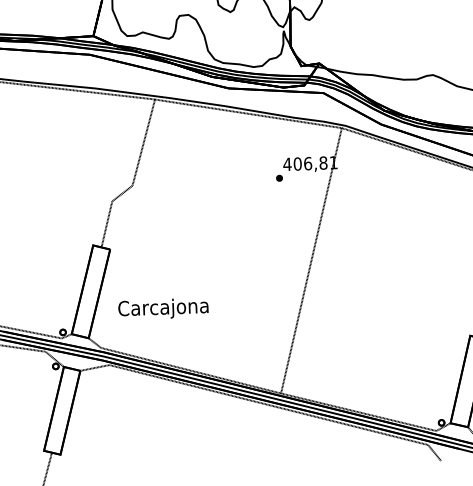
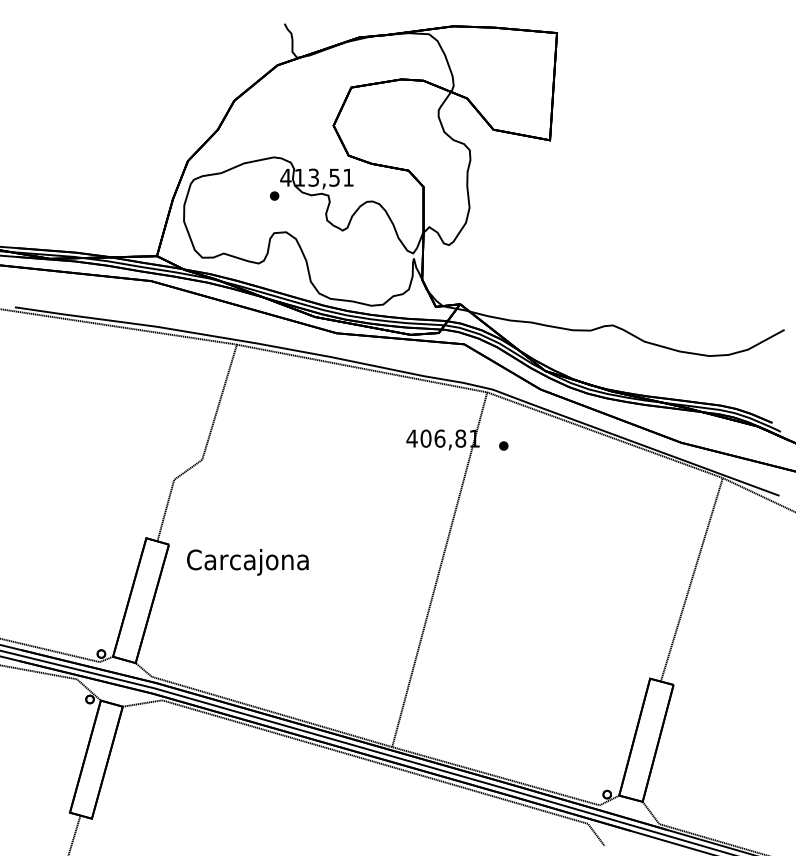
part: (279, 177) -> (503, 445), moved
text: (163, 309) -> (247, 562), moved

